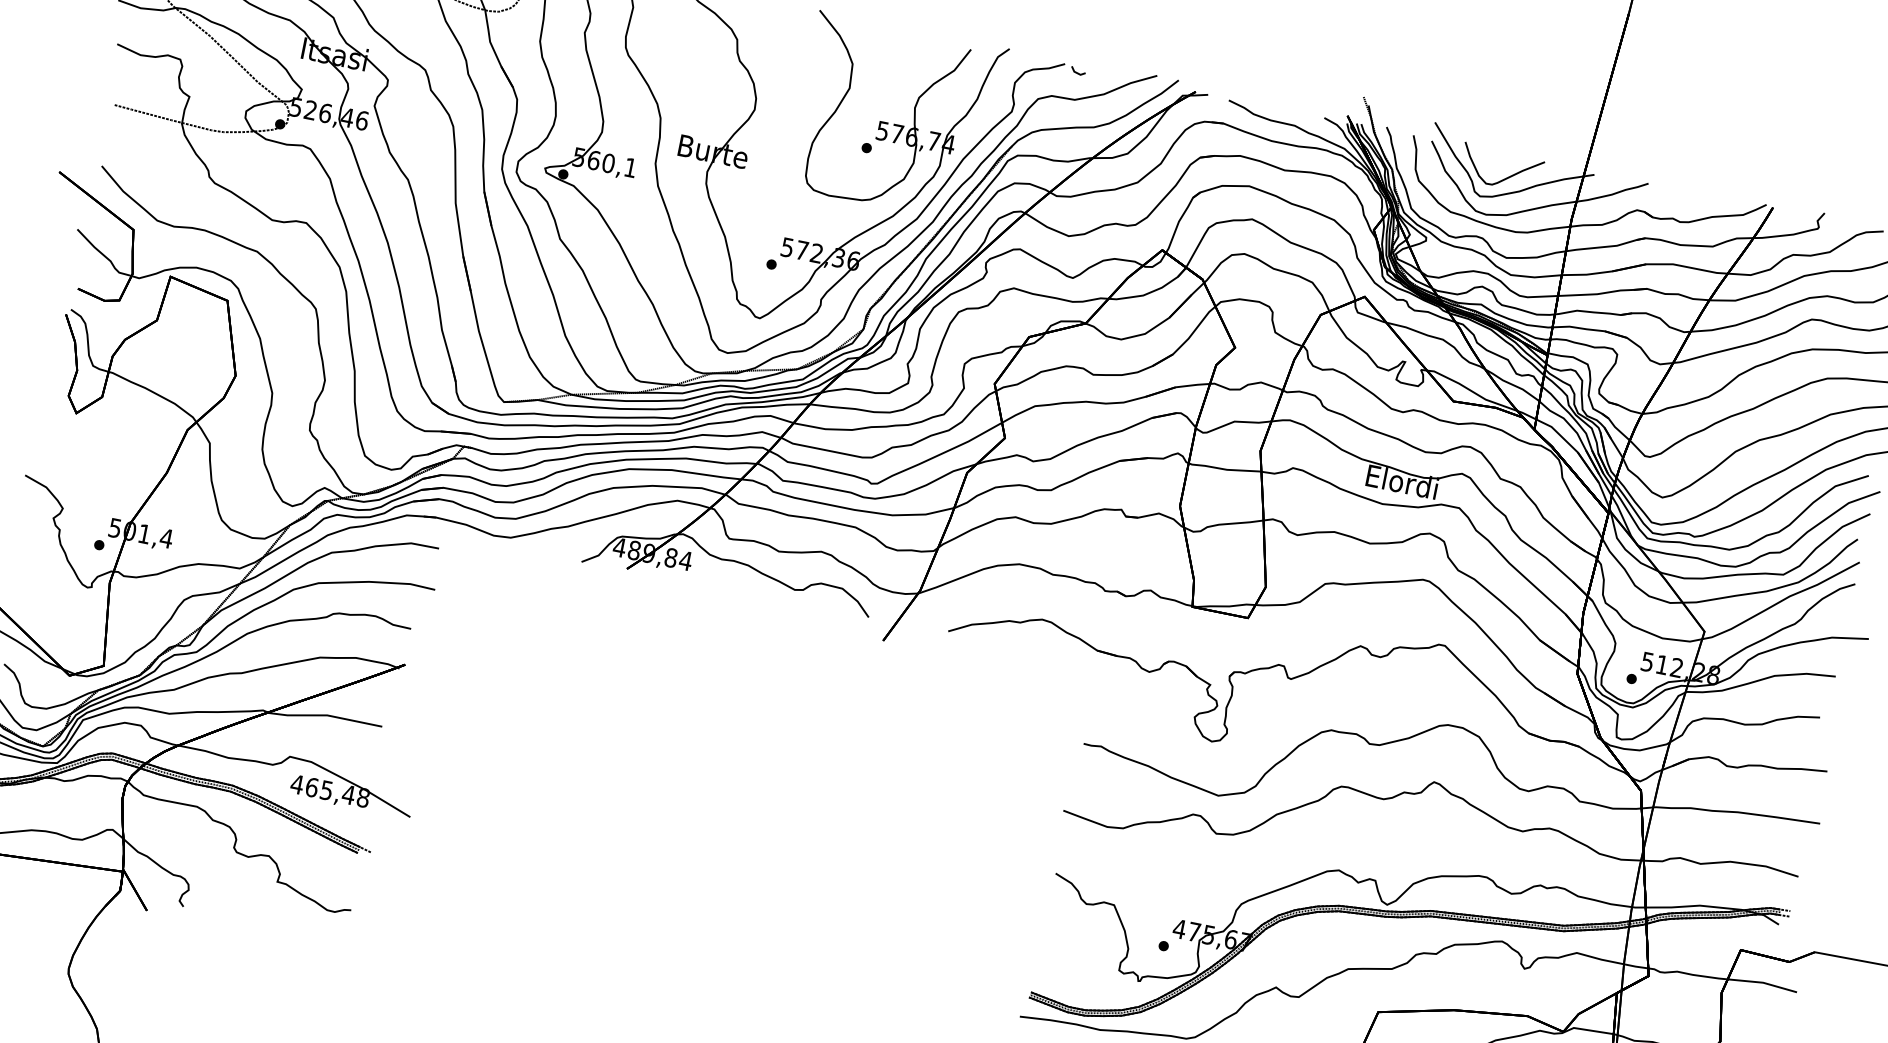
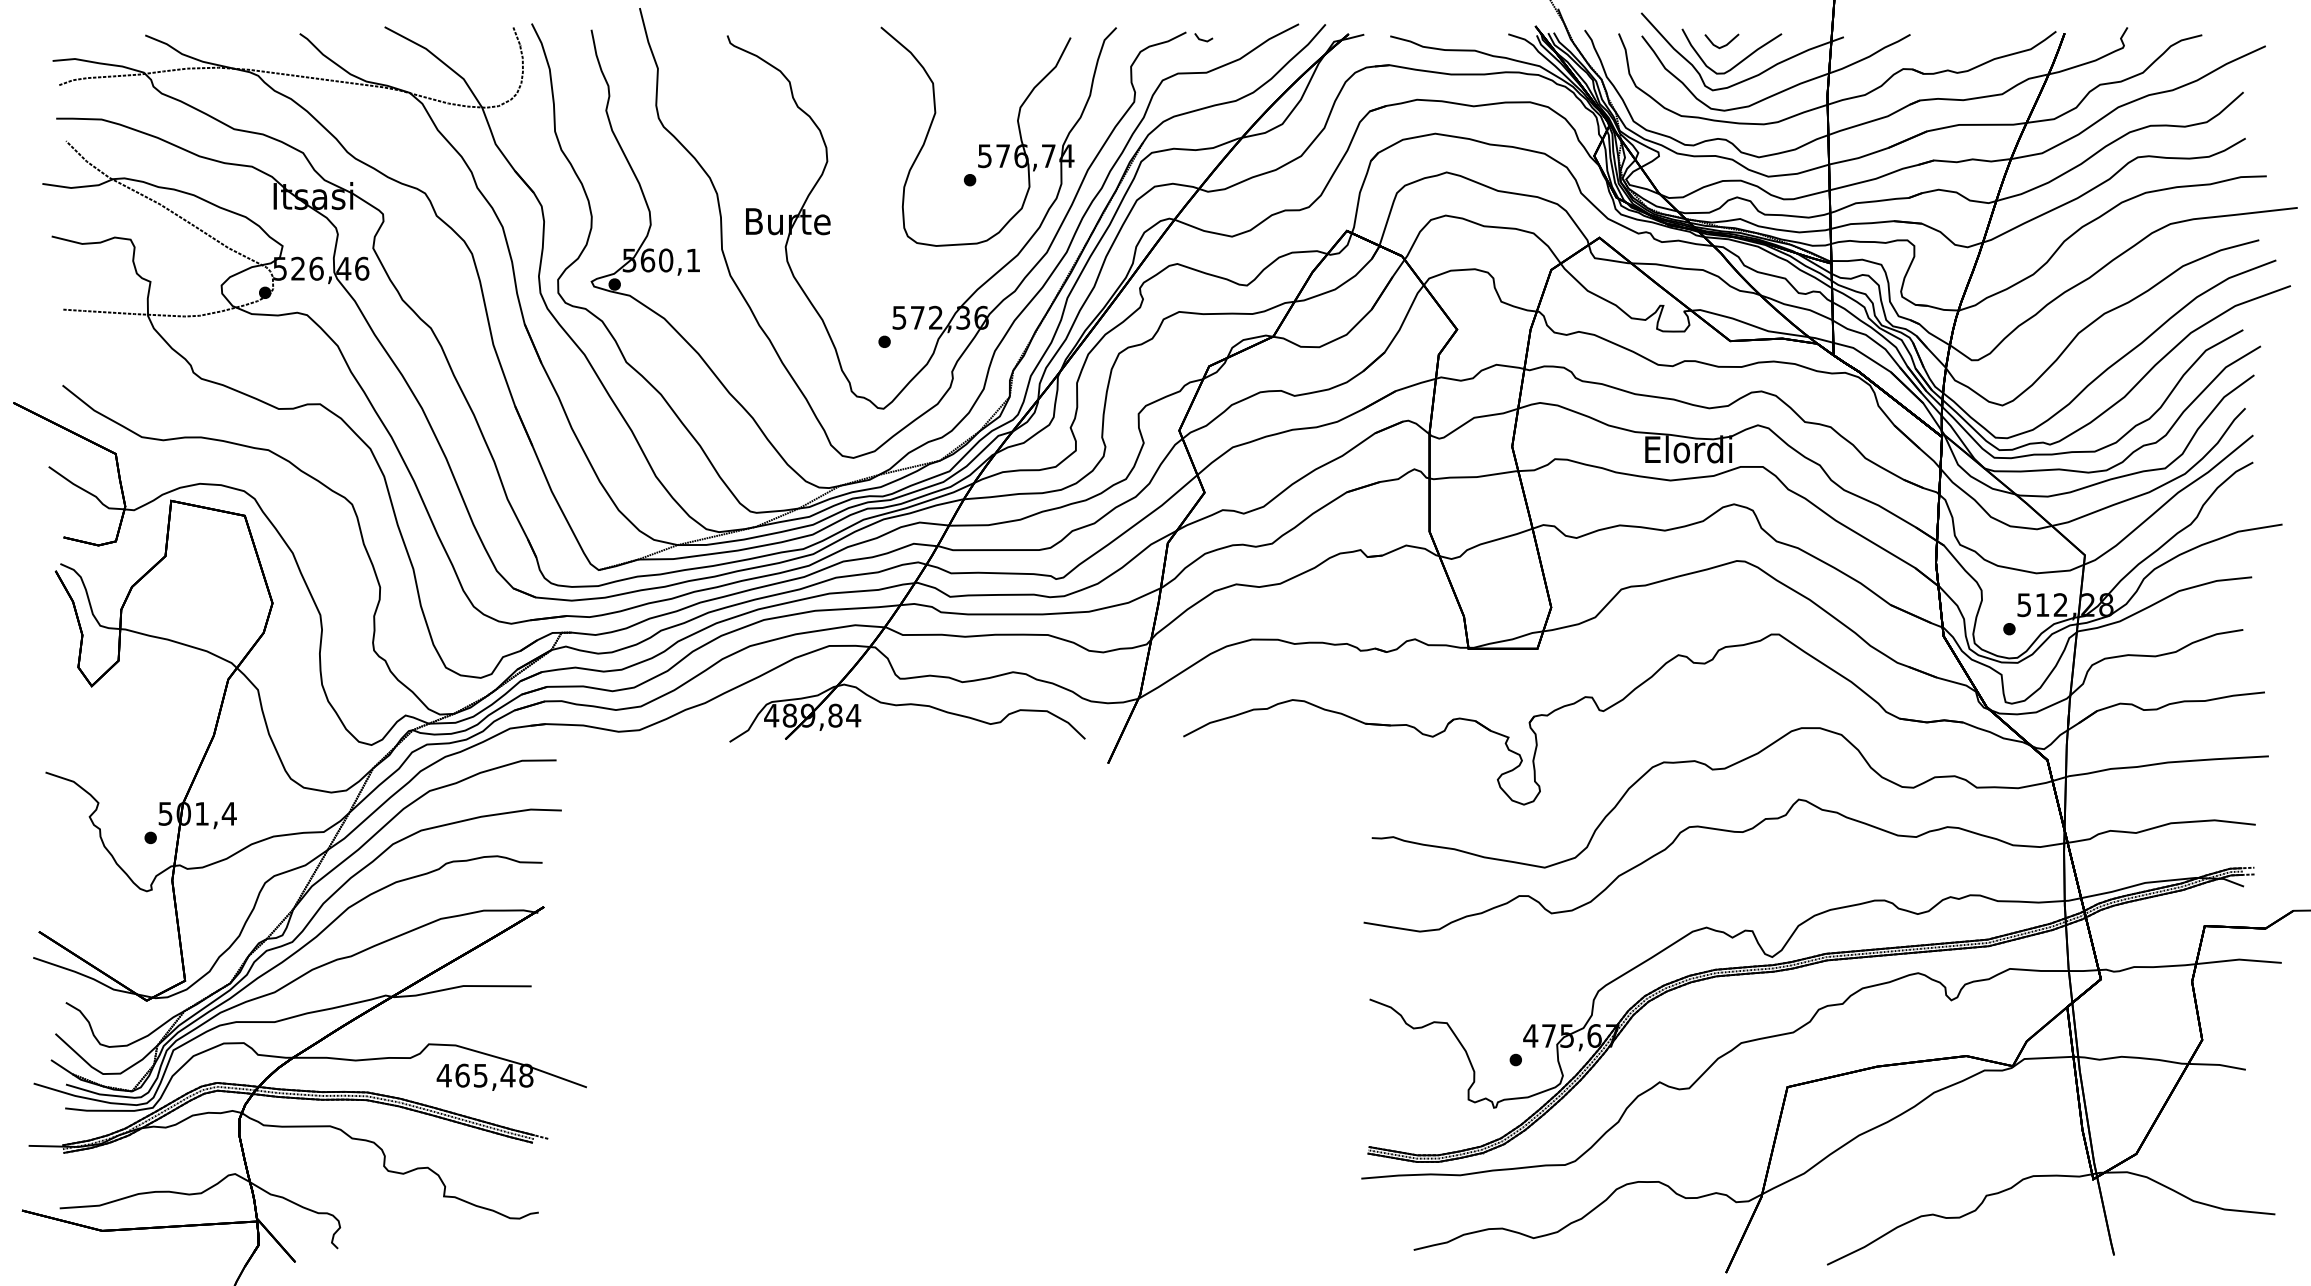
line: (1495, 161) -> (1722, 45), added

